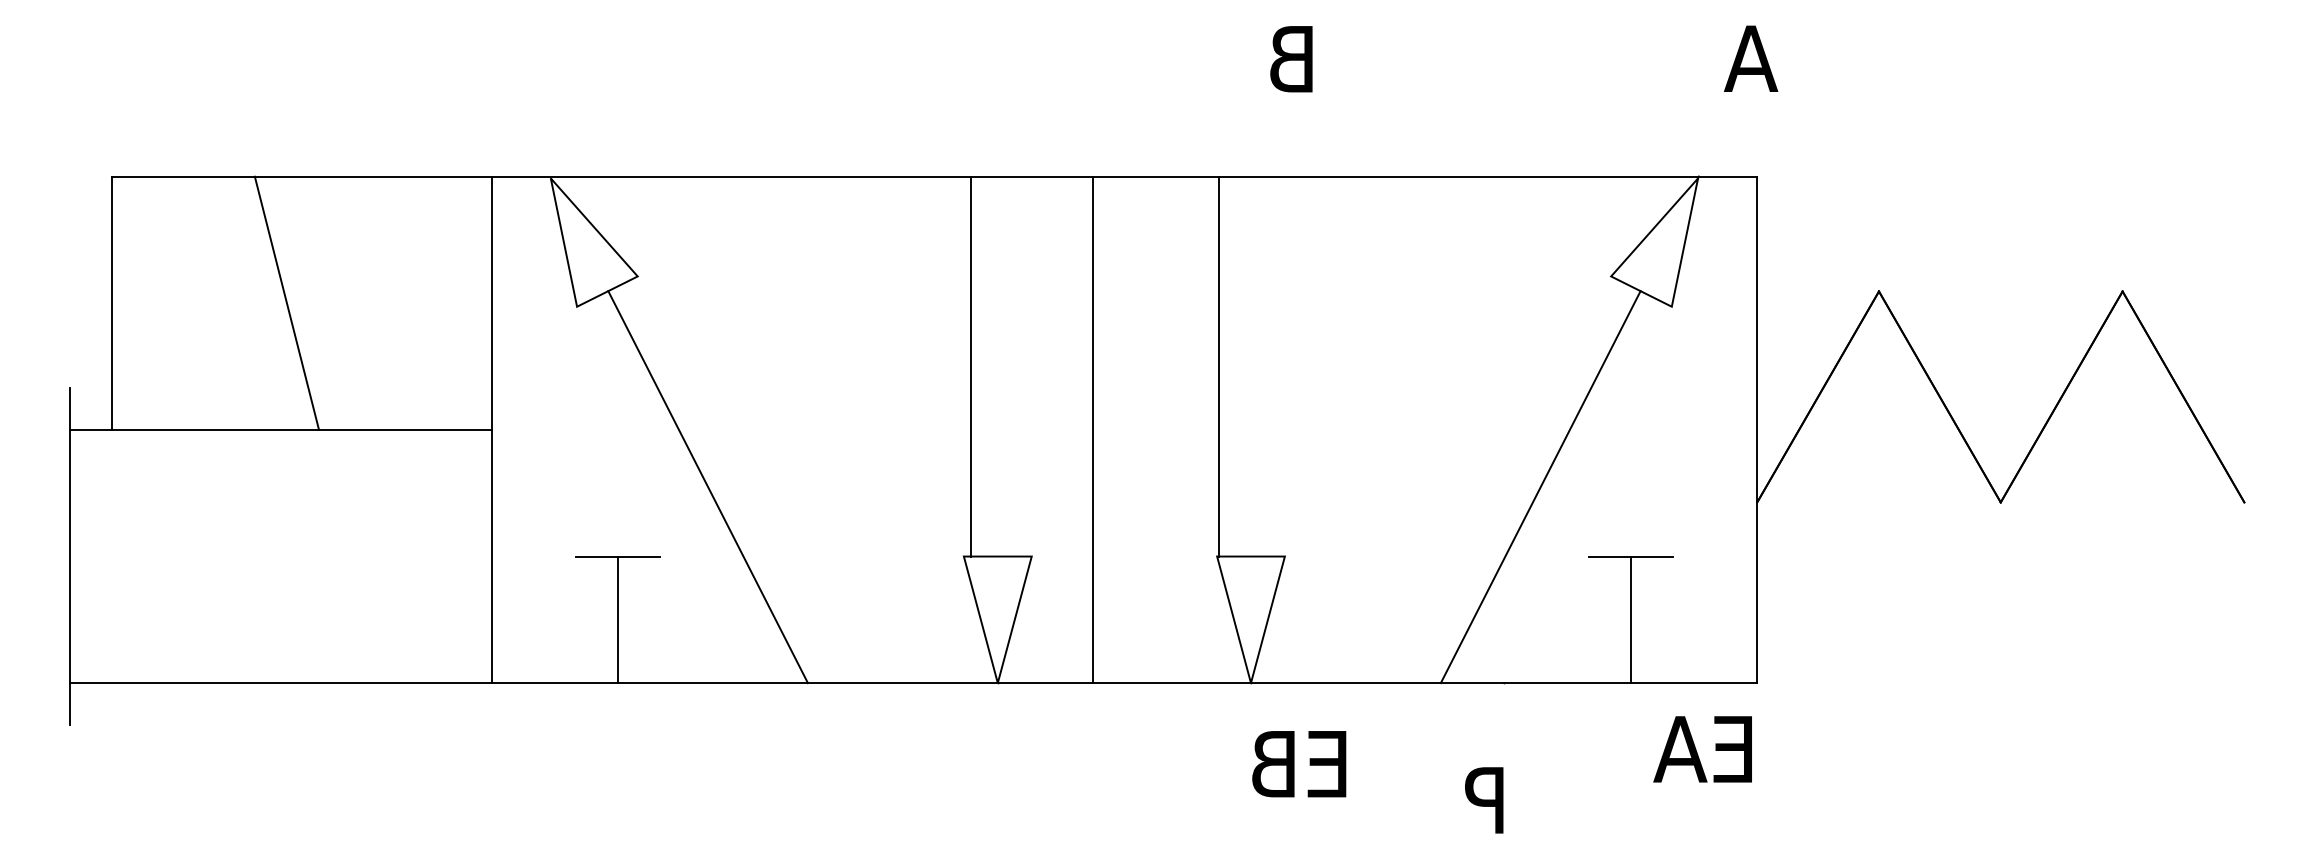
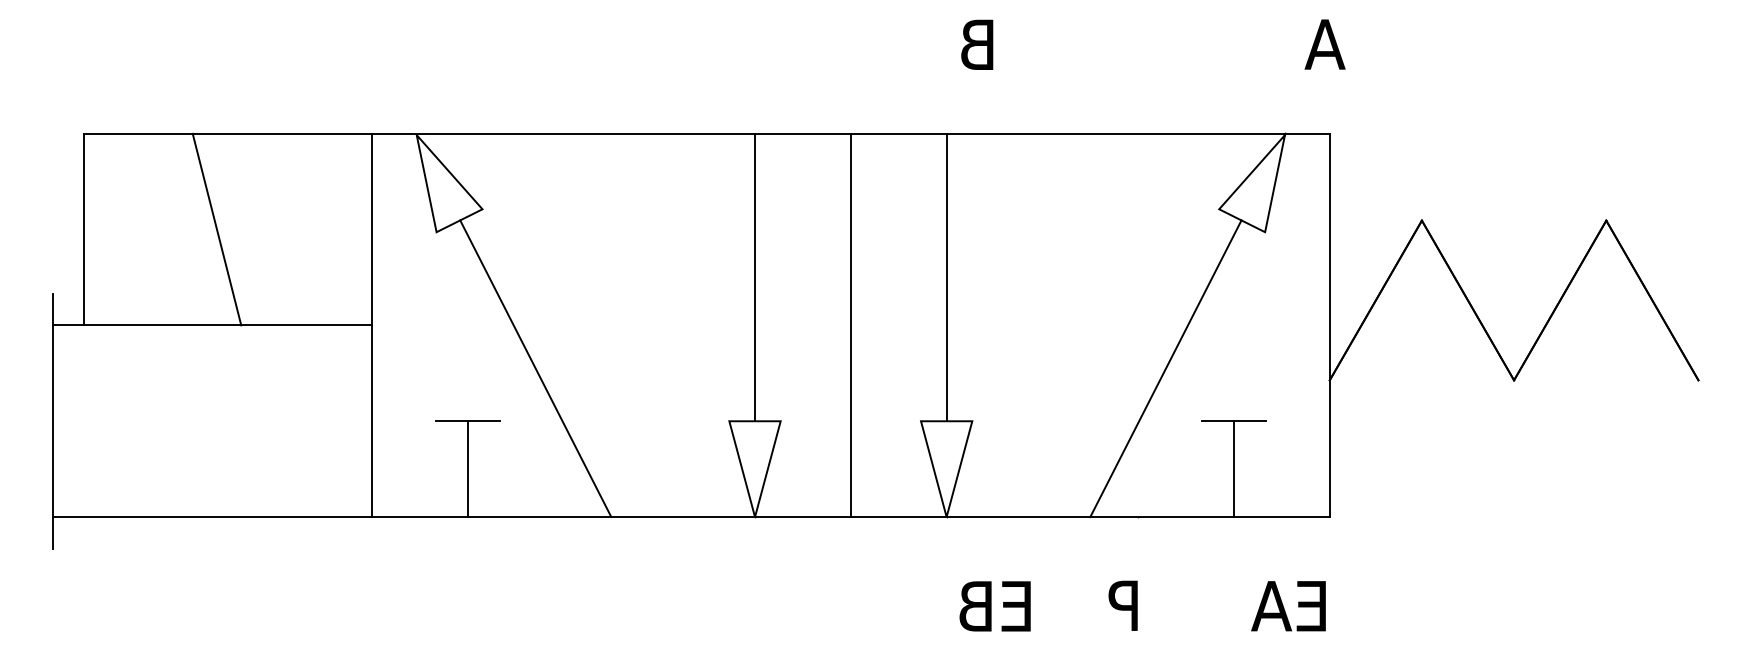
line: (972, 366) -> (755, 277), moved
line: (1219, 366) -> (946, 277), moved
line: (1092, 430) -> (850, 325), moved
text: (1702, 749) -> (1288, 606), moved
text: (1298, 764) -> (994, 606), moved

